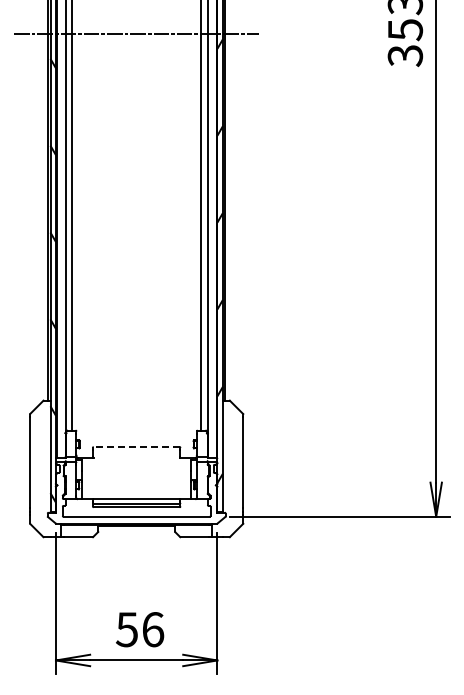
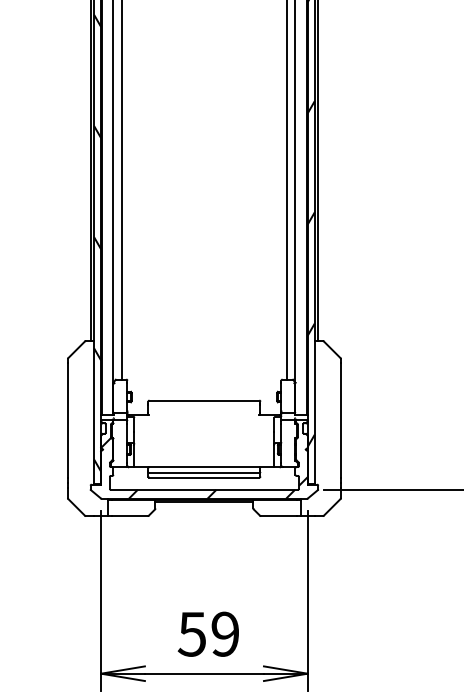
line: (136, 447) -> (204, 401), dashed -> solid
hatch: (136, 499) -> (204, 467), added
text: (153, 629) -> (225, 634), 56 -> 59

